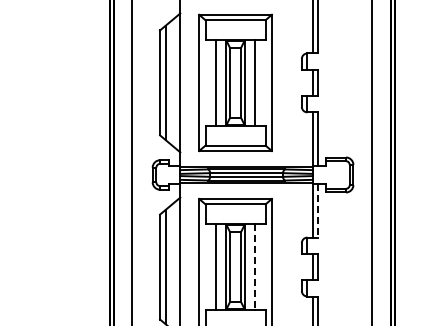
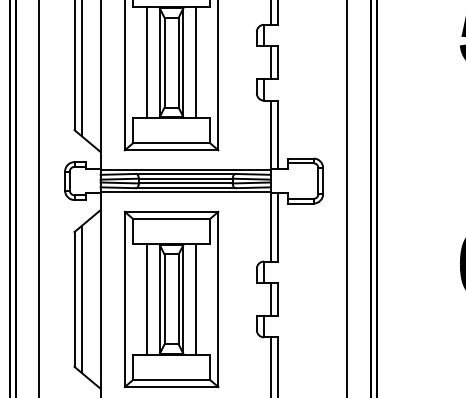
line: (318, 210) -> (278, 226), dashed -> solid
line: (254, 267) -> (195, 300), dashed -> solid

